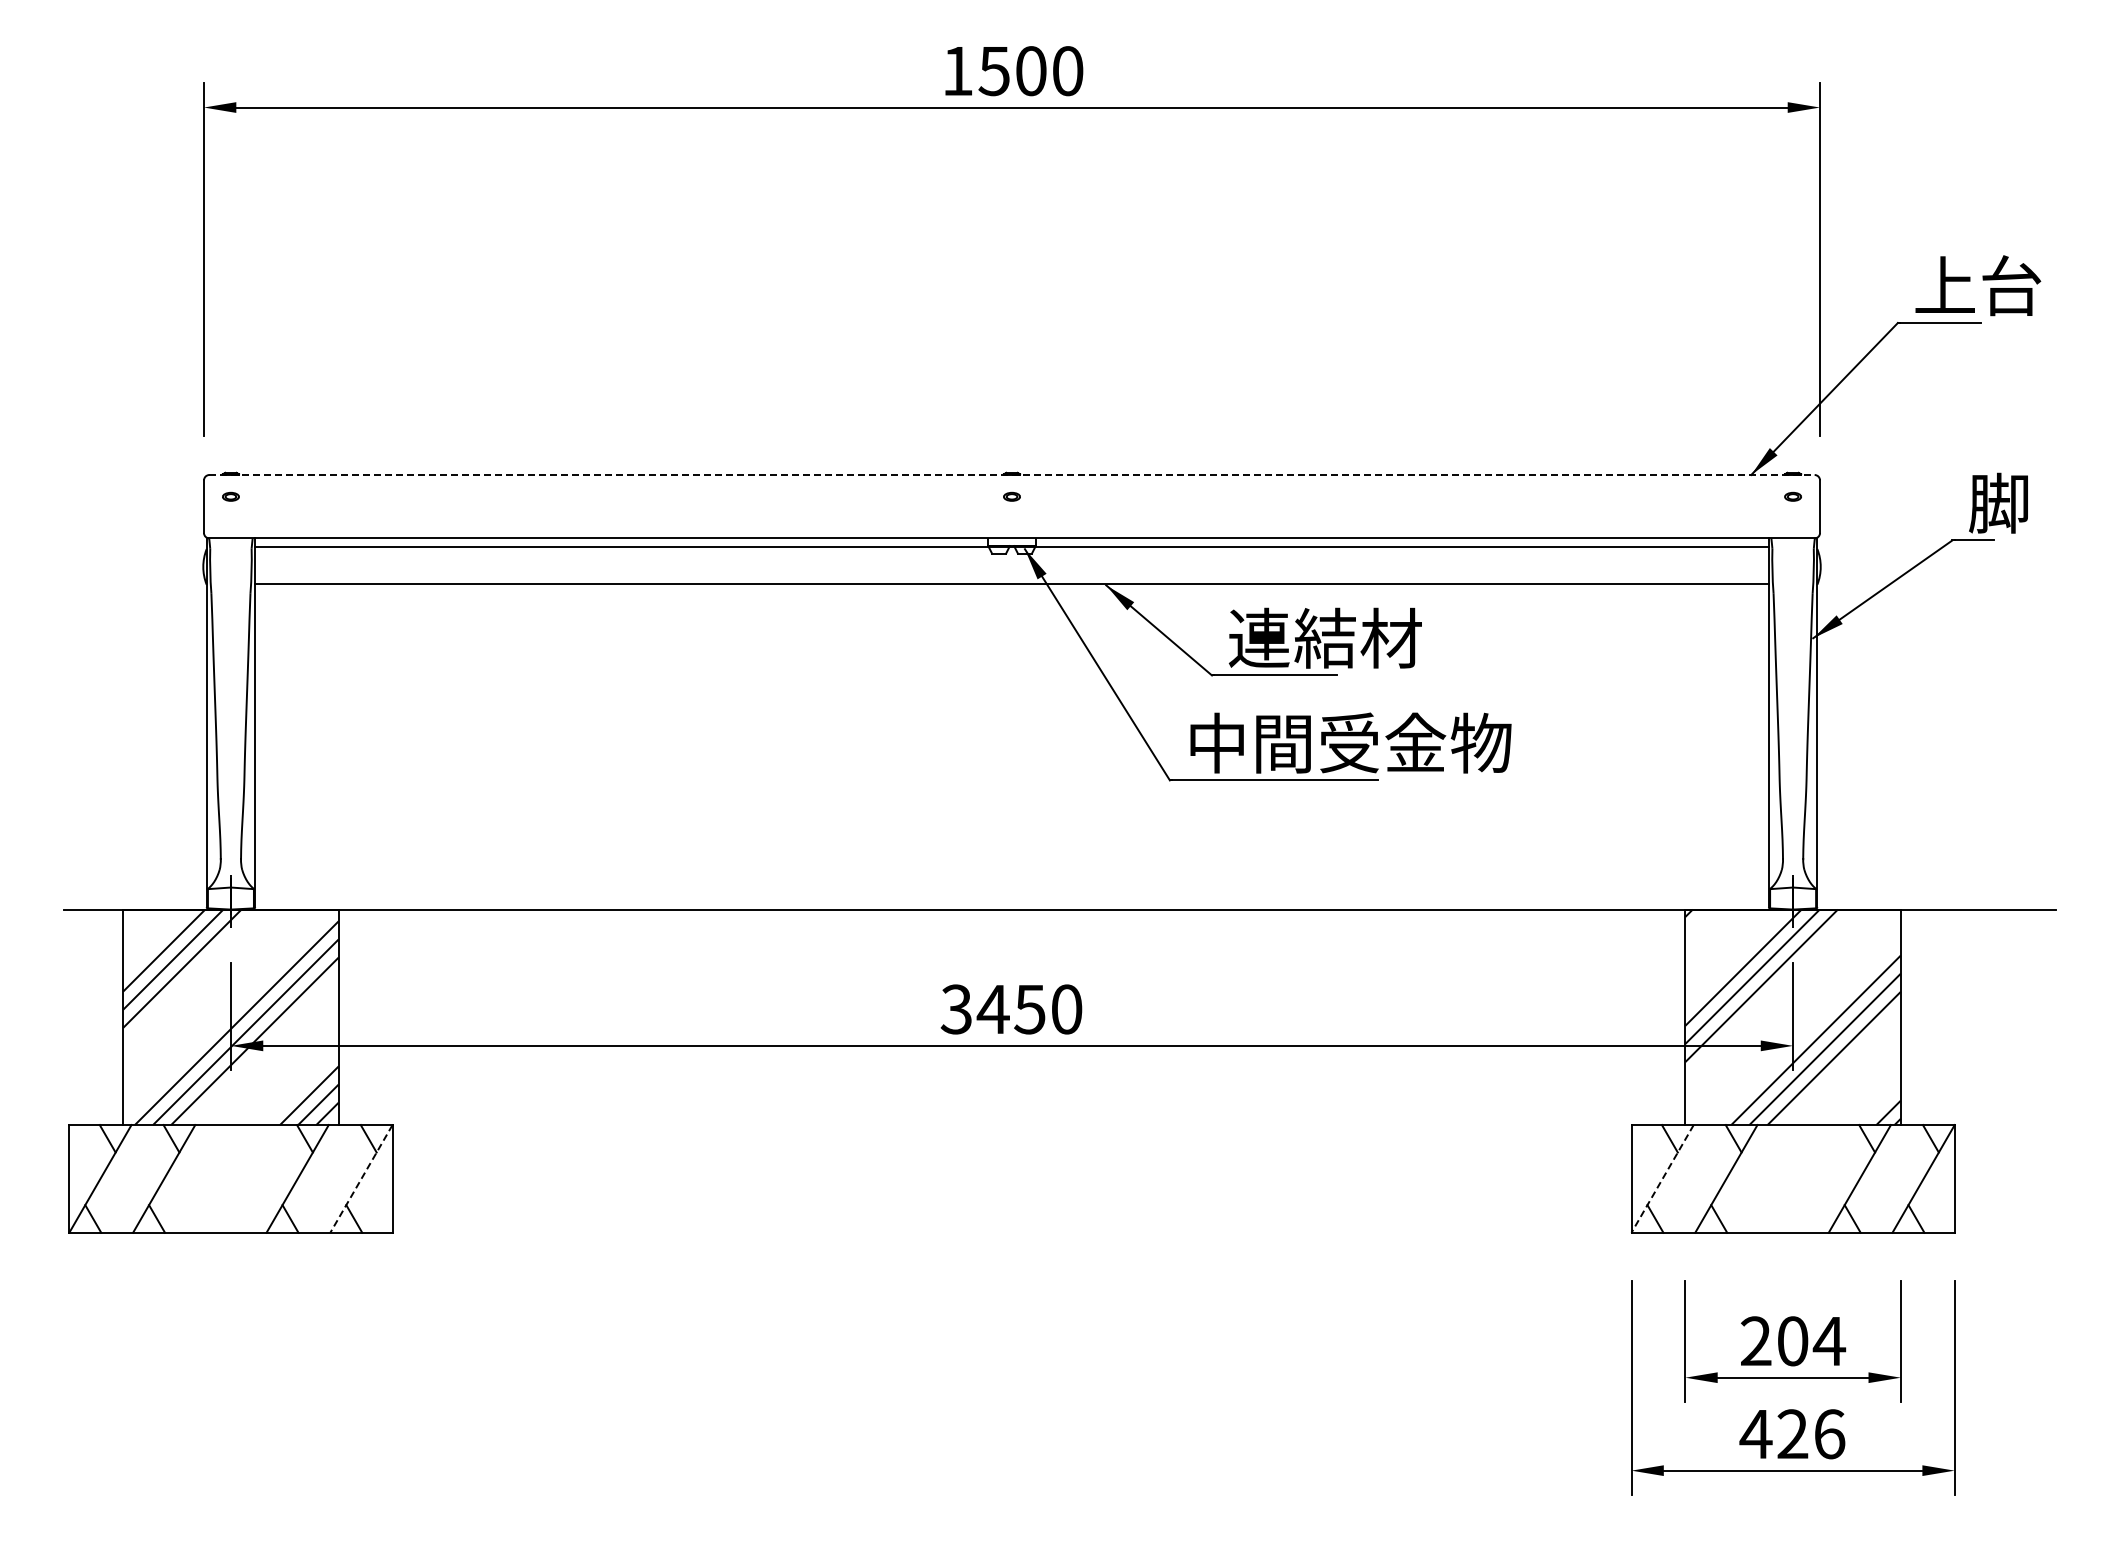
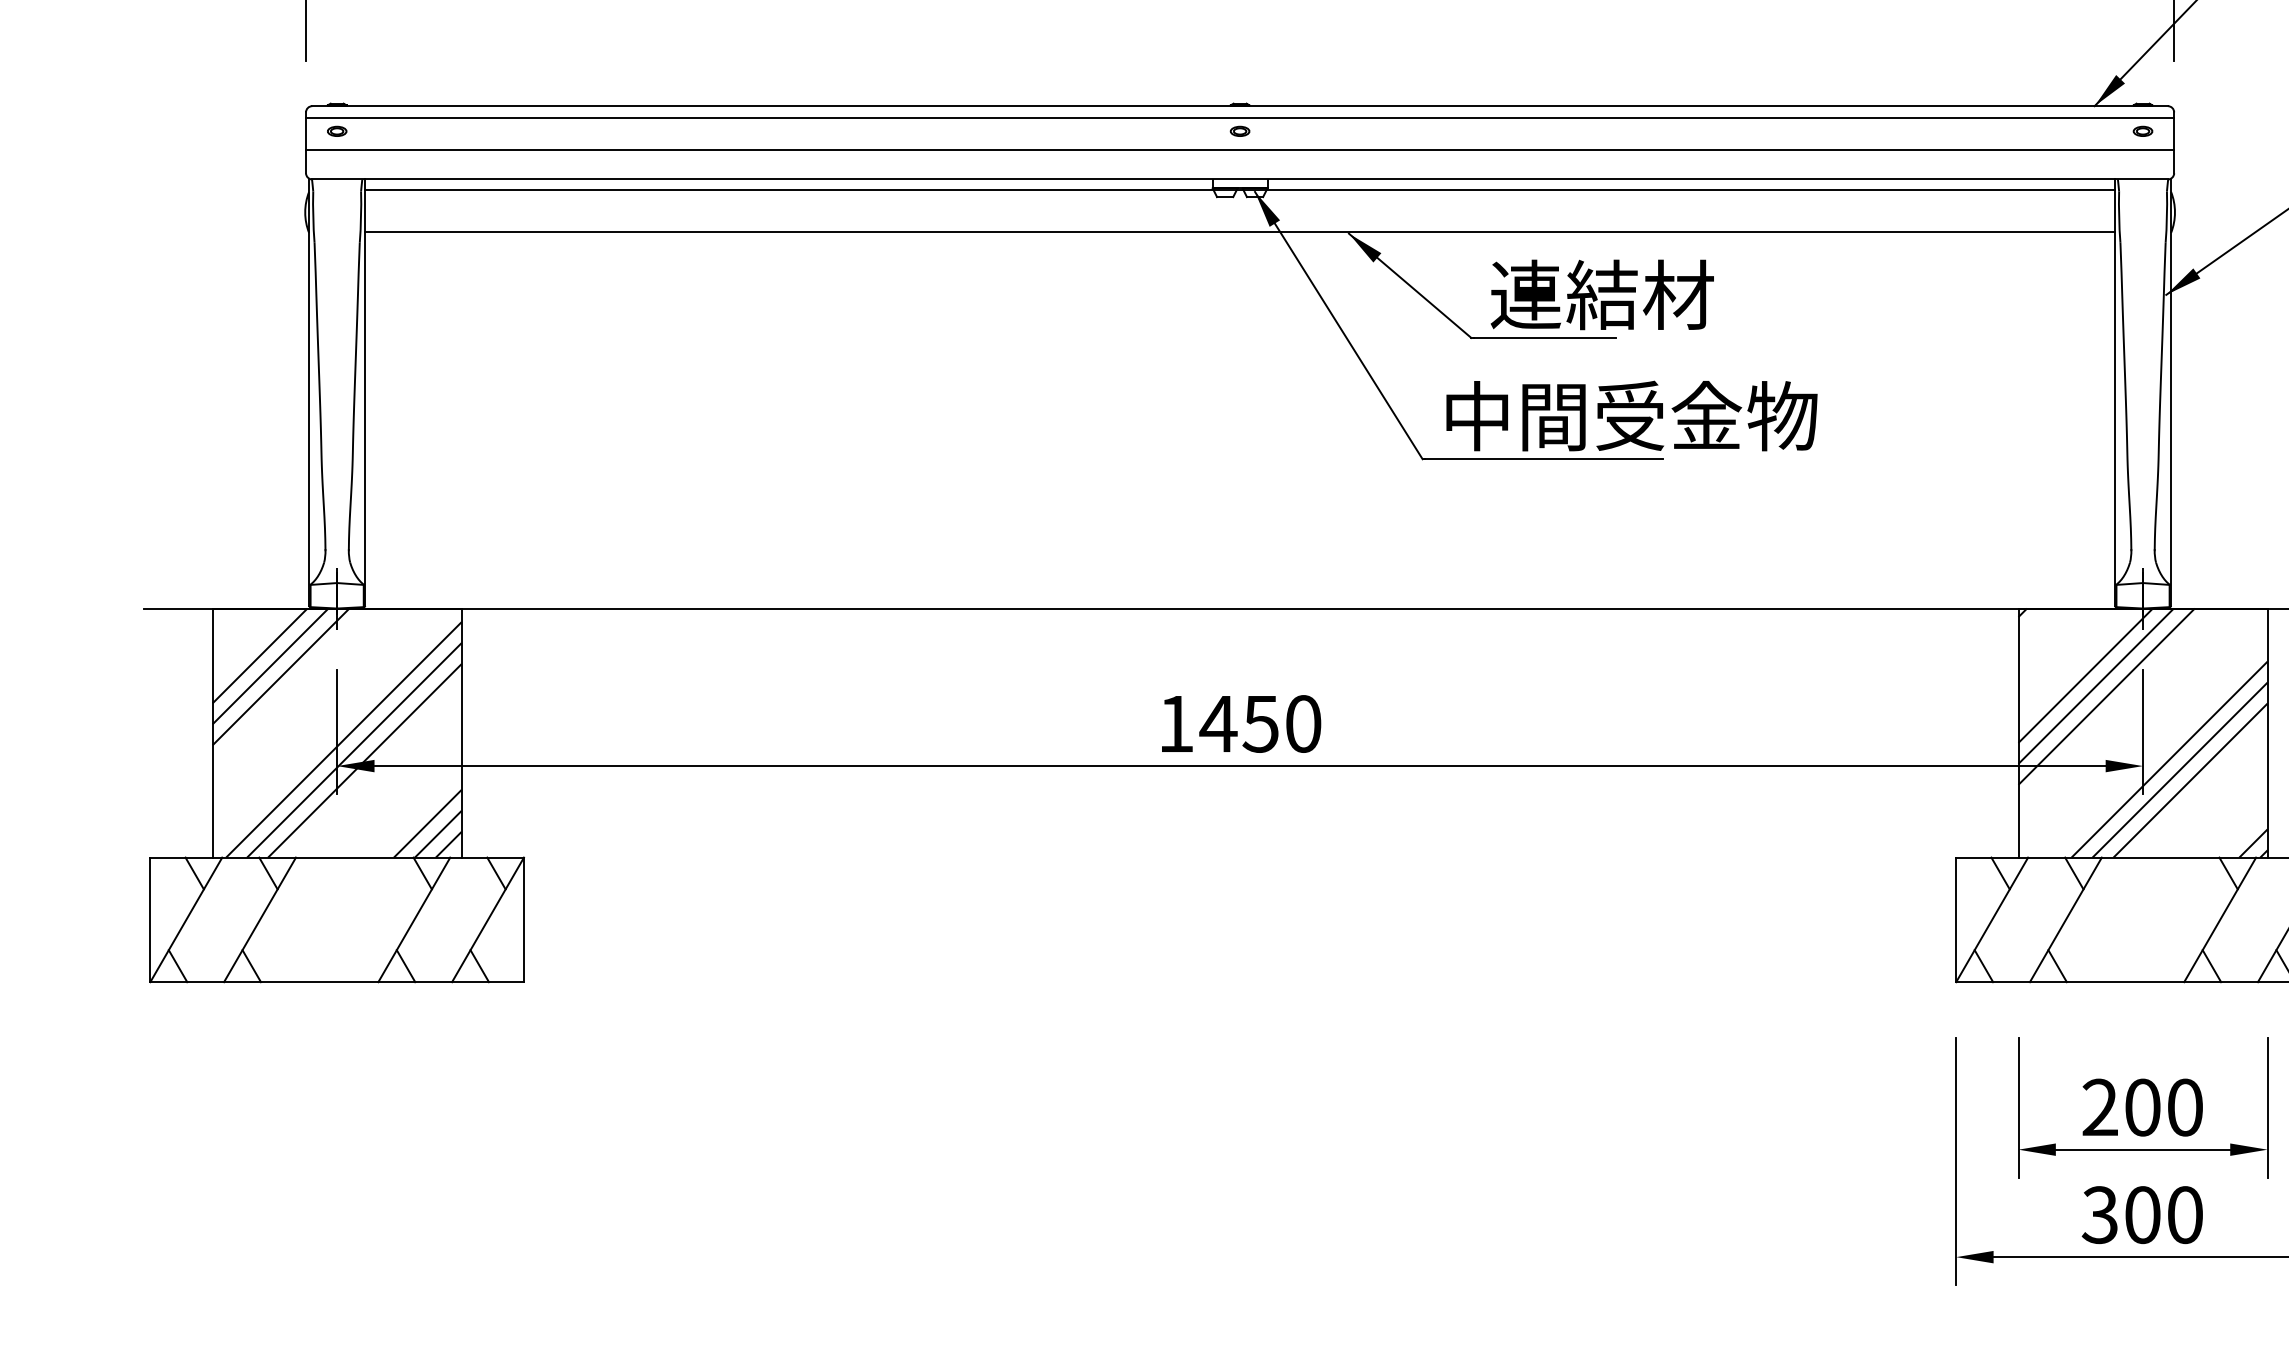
line: (1012, 475) -> (1240, 106), dashed -> solid
line: (1012, 484) -> (1240, 117), added
line: (1012, 513) -> (1240, 150), added
text: (955, 1009) -> (1174, 724), 3450 -> 1450
line: (361, 1179) -> (488, 920), dashed -> solid
line: (1662, 1179) -> (1992, 920), dashed -> solid
text: (1829, 1341) -> (2185, 1107), 204 -> 200
text: (1792, 1434) -> (2142, 1215), 426 -> 300

